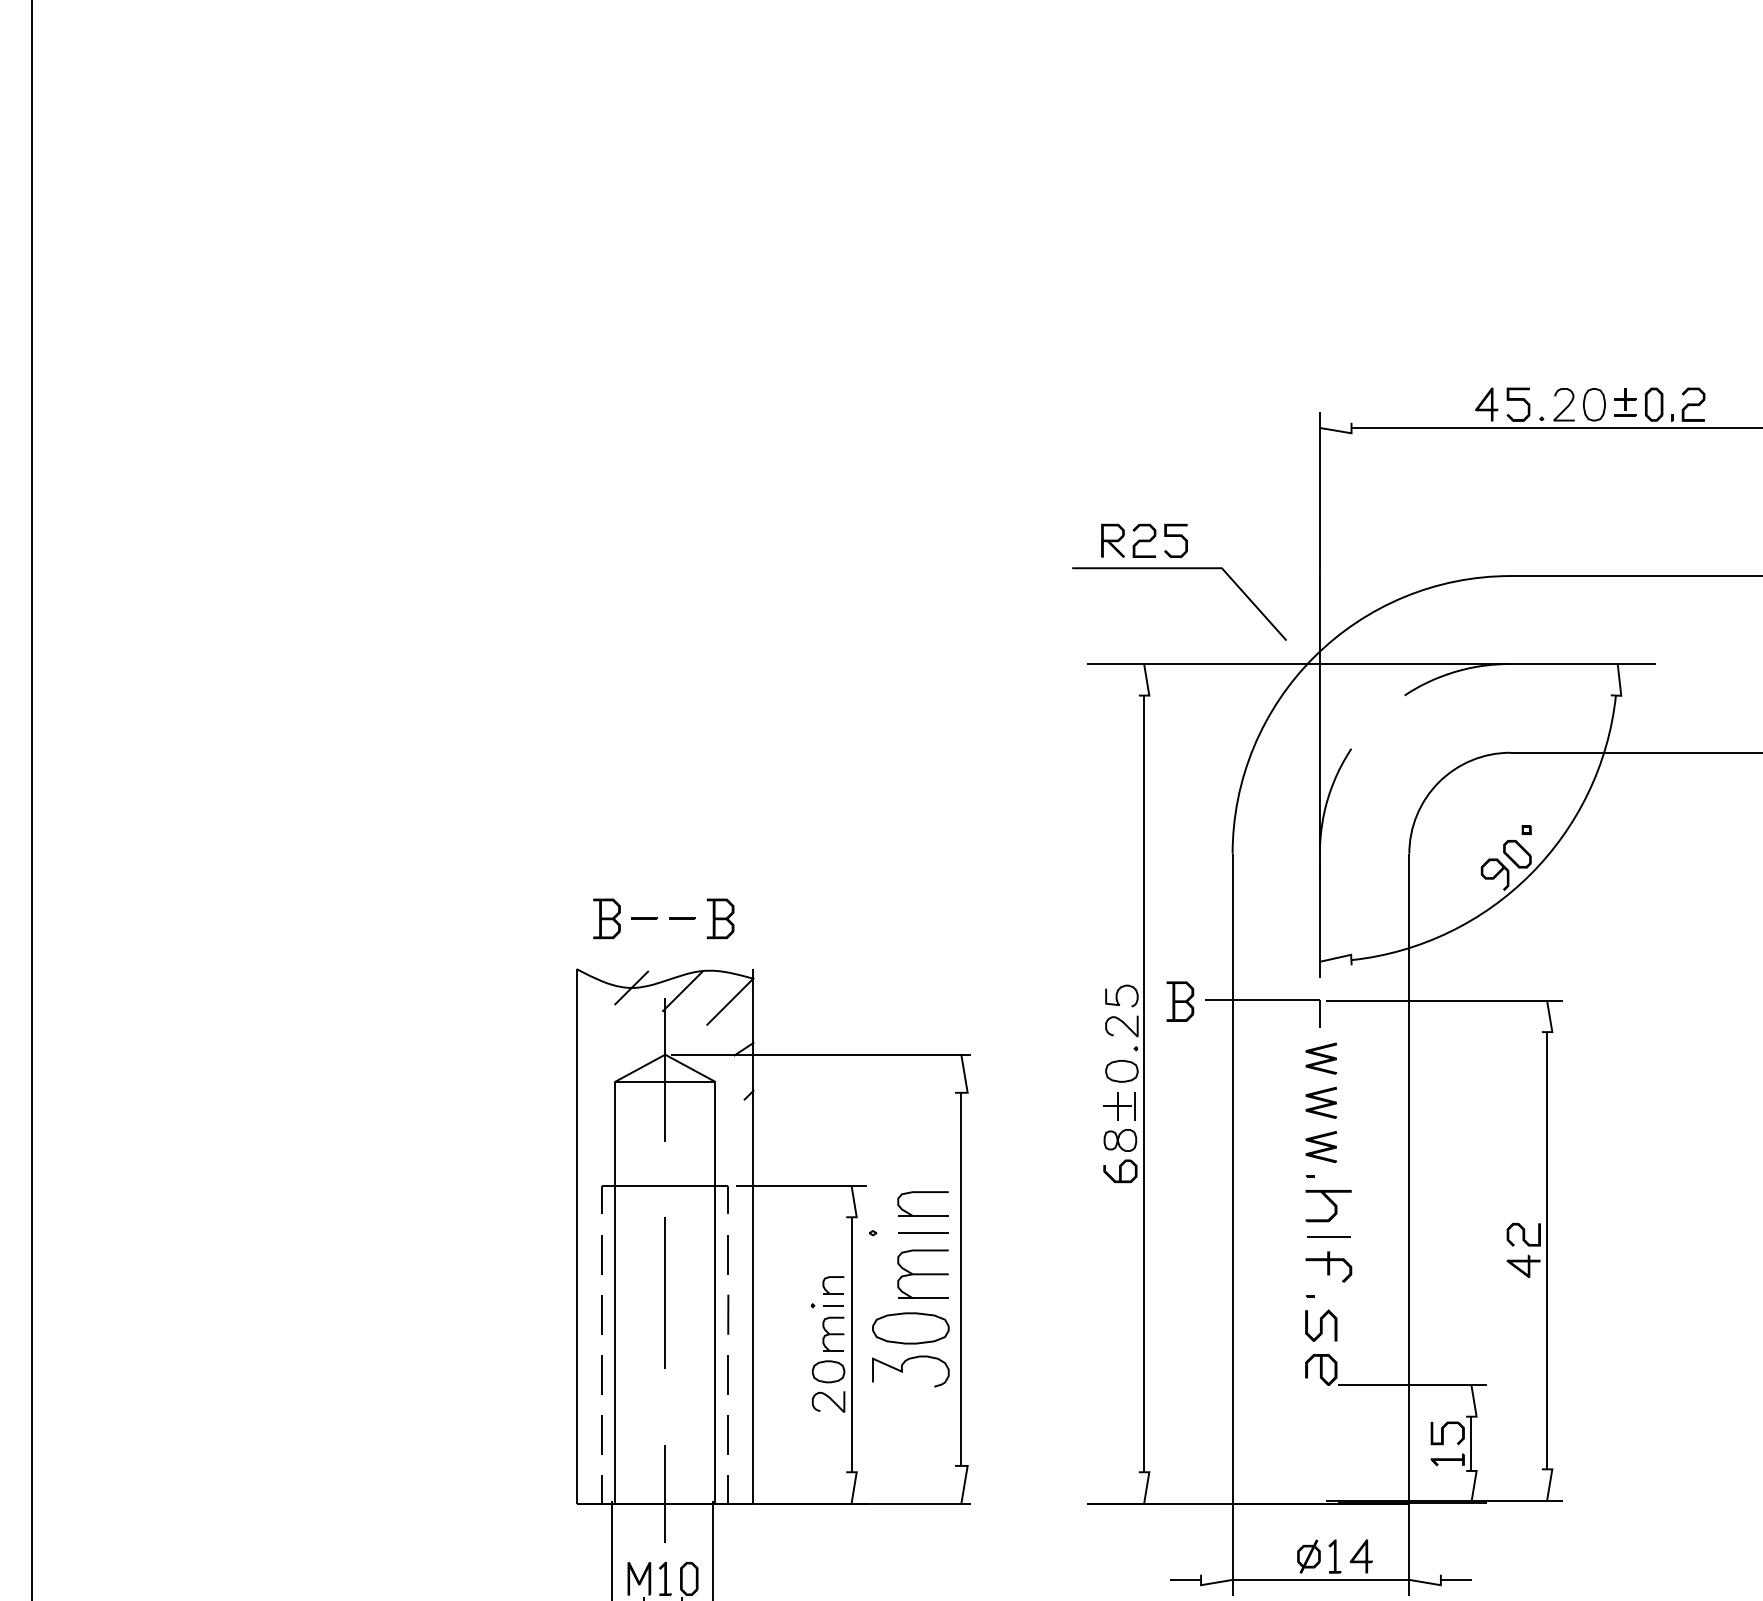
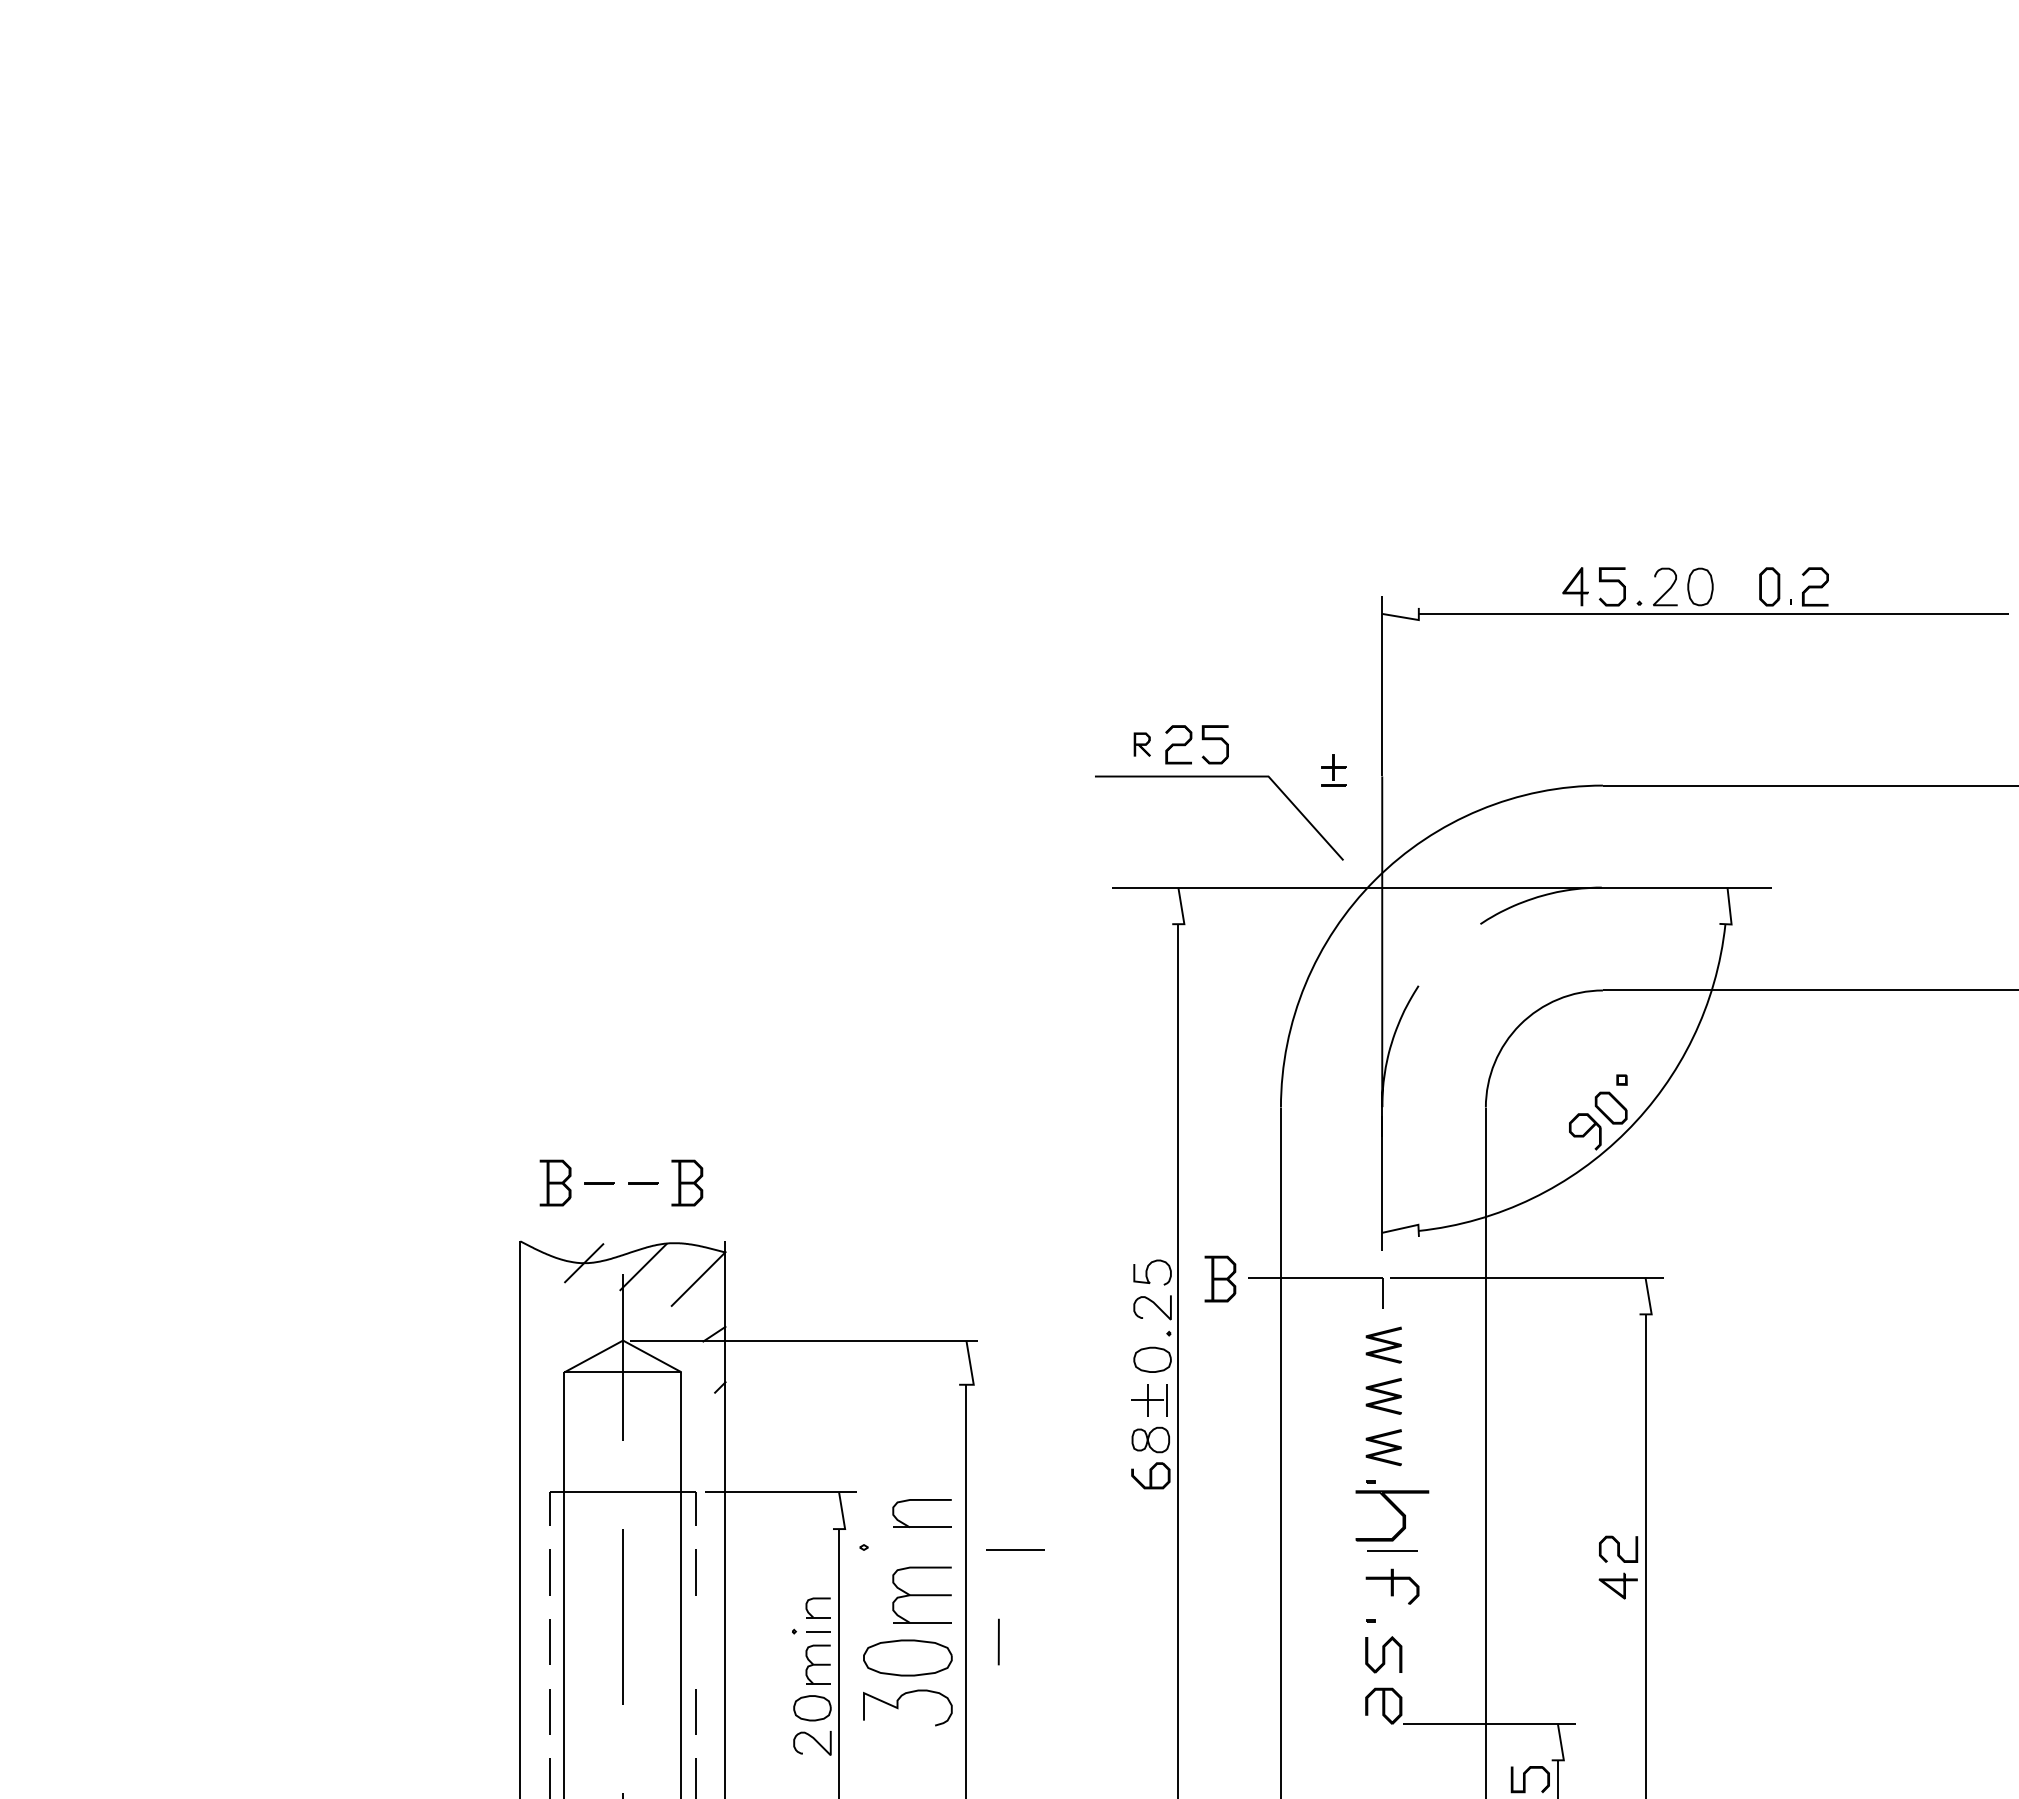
part: (1625, 402) -> (1334, 771), moved
part: (1112, 540) -> (1141, 744), size x0.6
part: (1328, 1206) -> (1392, 1516), size x1.4
line: (923, 1232) -> (1015, 1549), moved
line: (728, 1314) -> (999, 1641), moved

